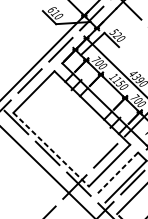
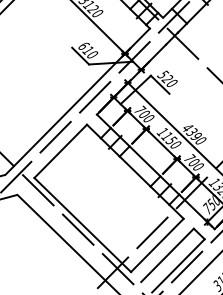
line: (51, 150) -> (83, 225), dashed -> solid
line: (117, 173) -> (167, 255), dashed -> solid

